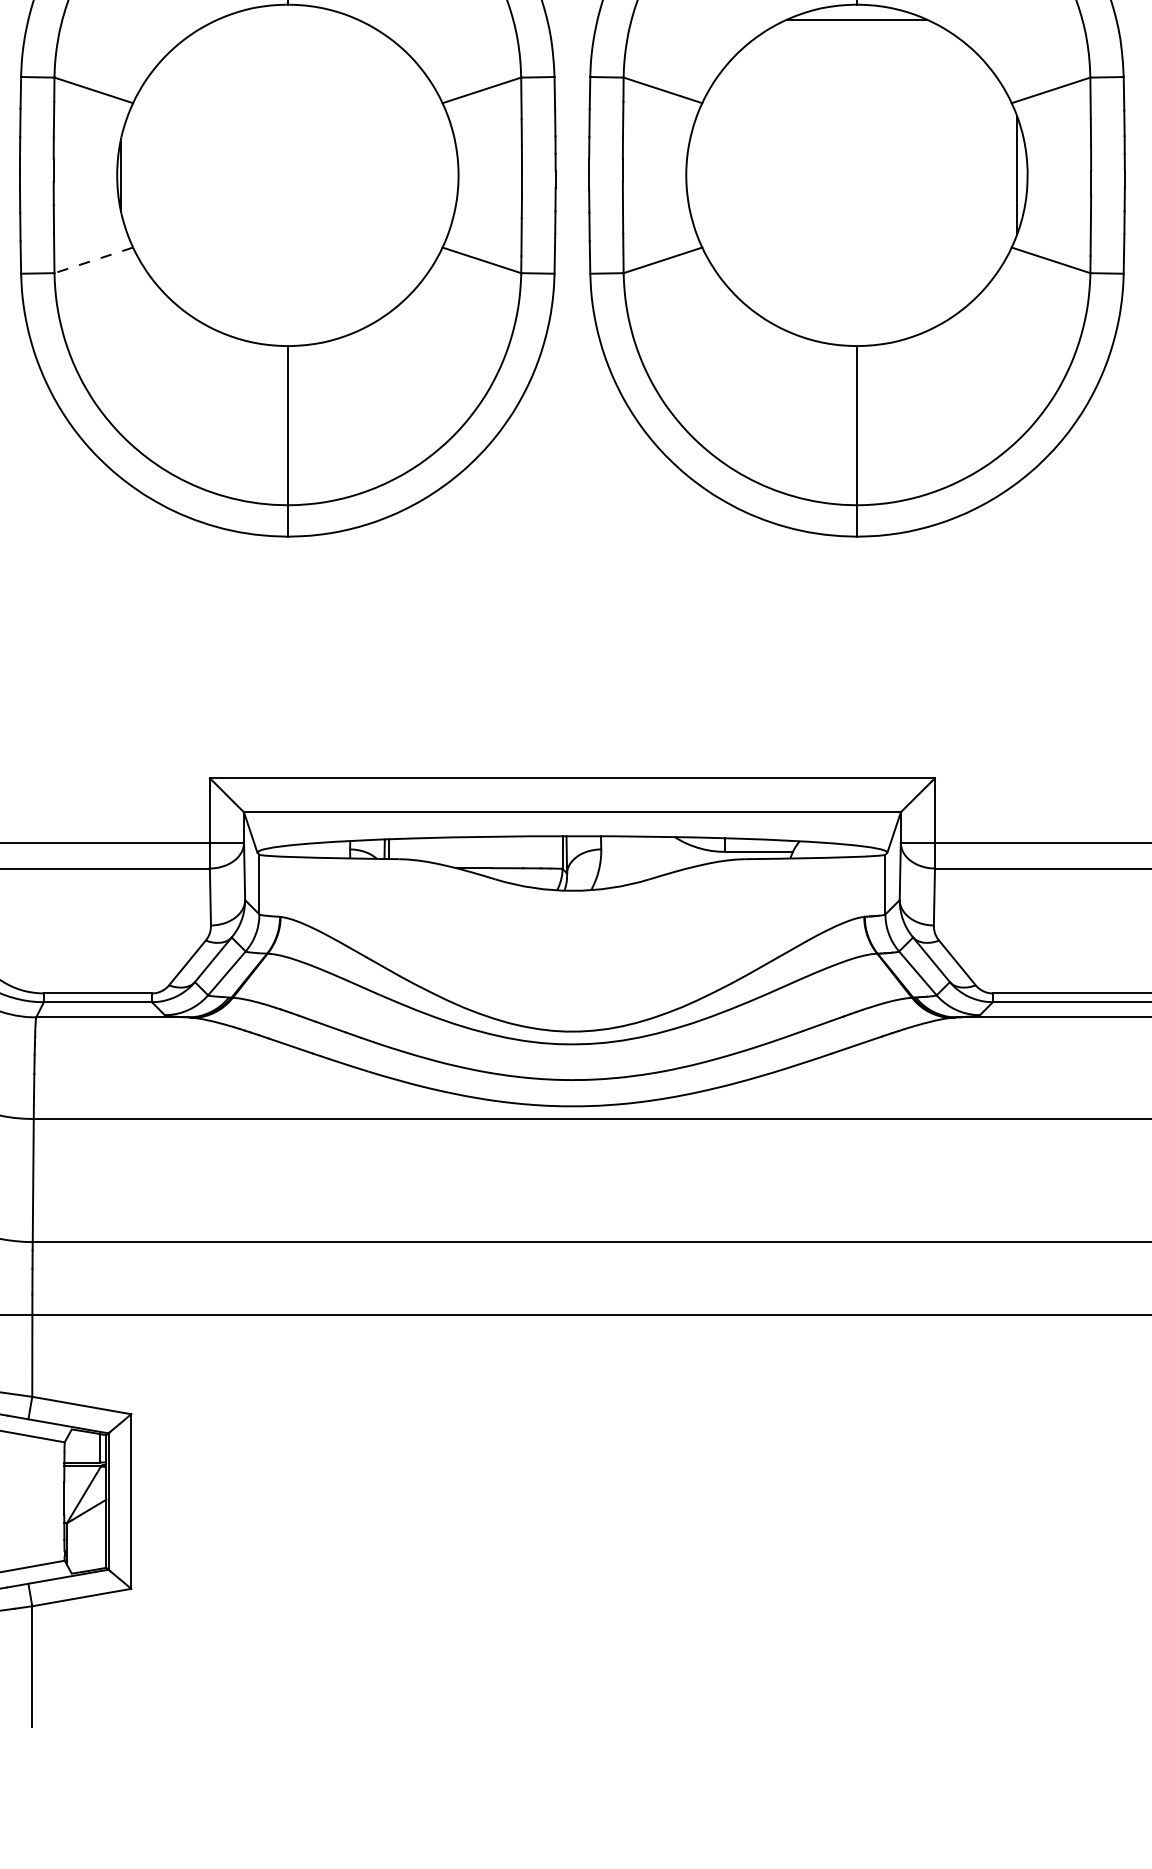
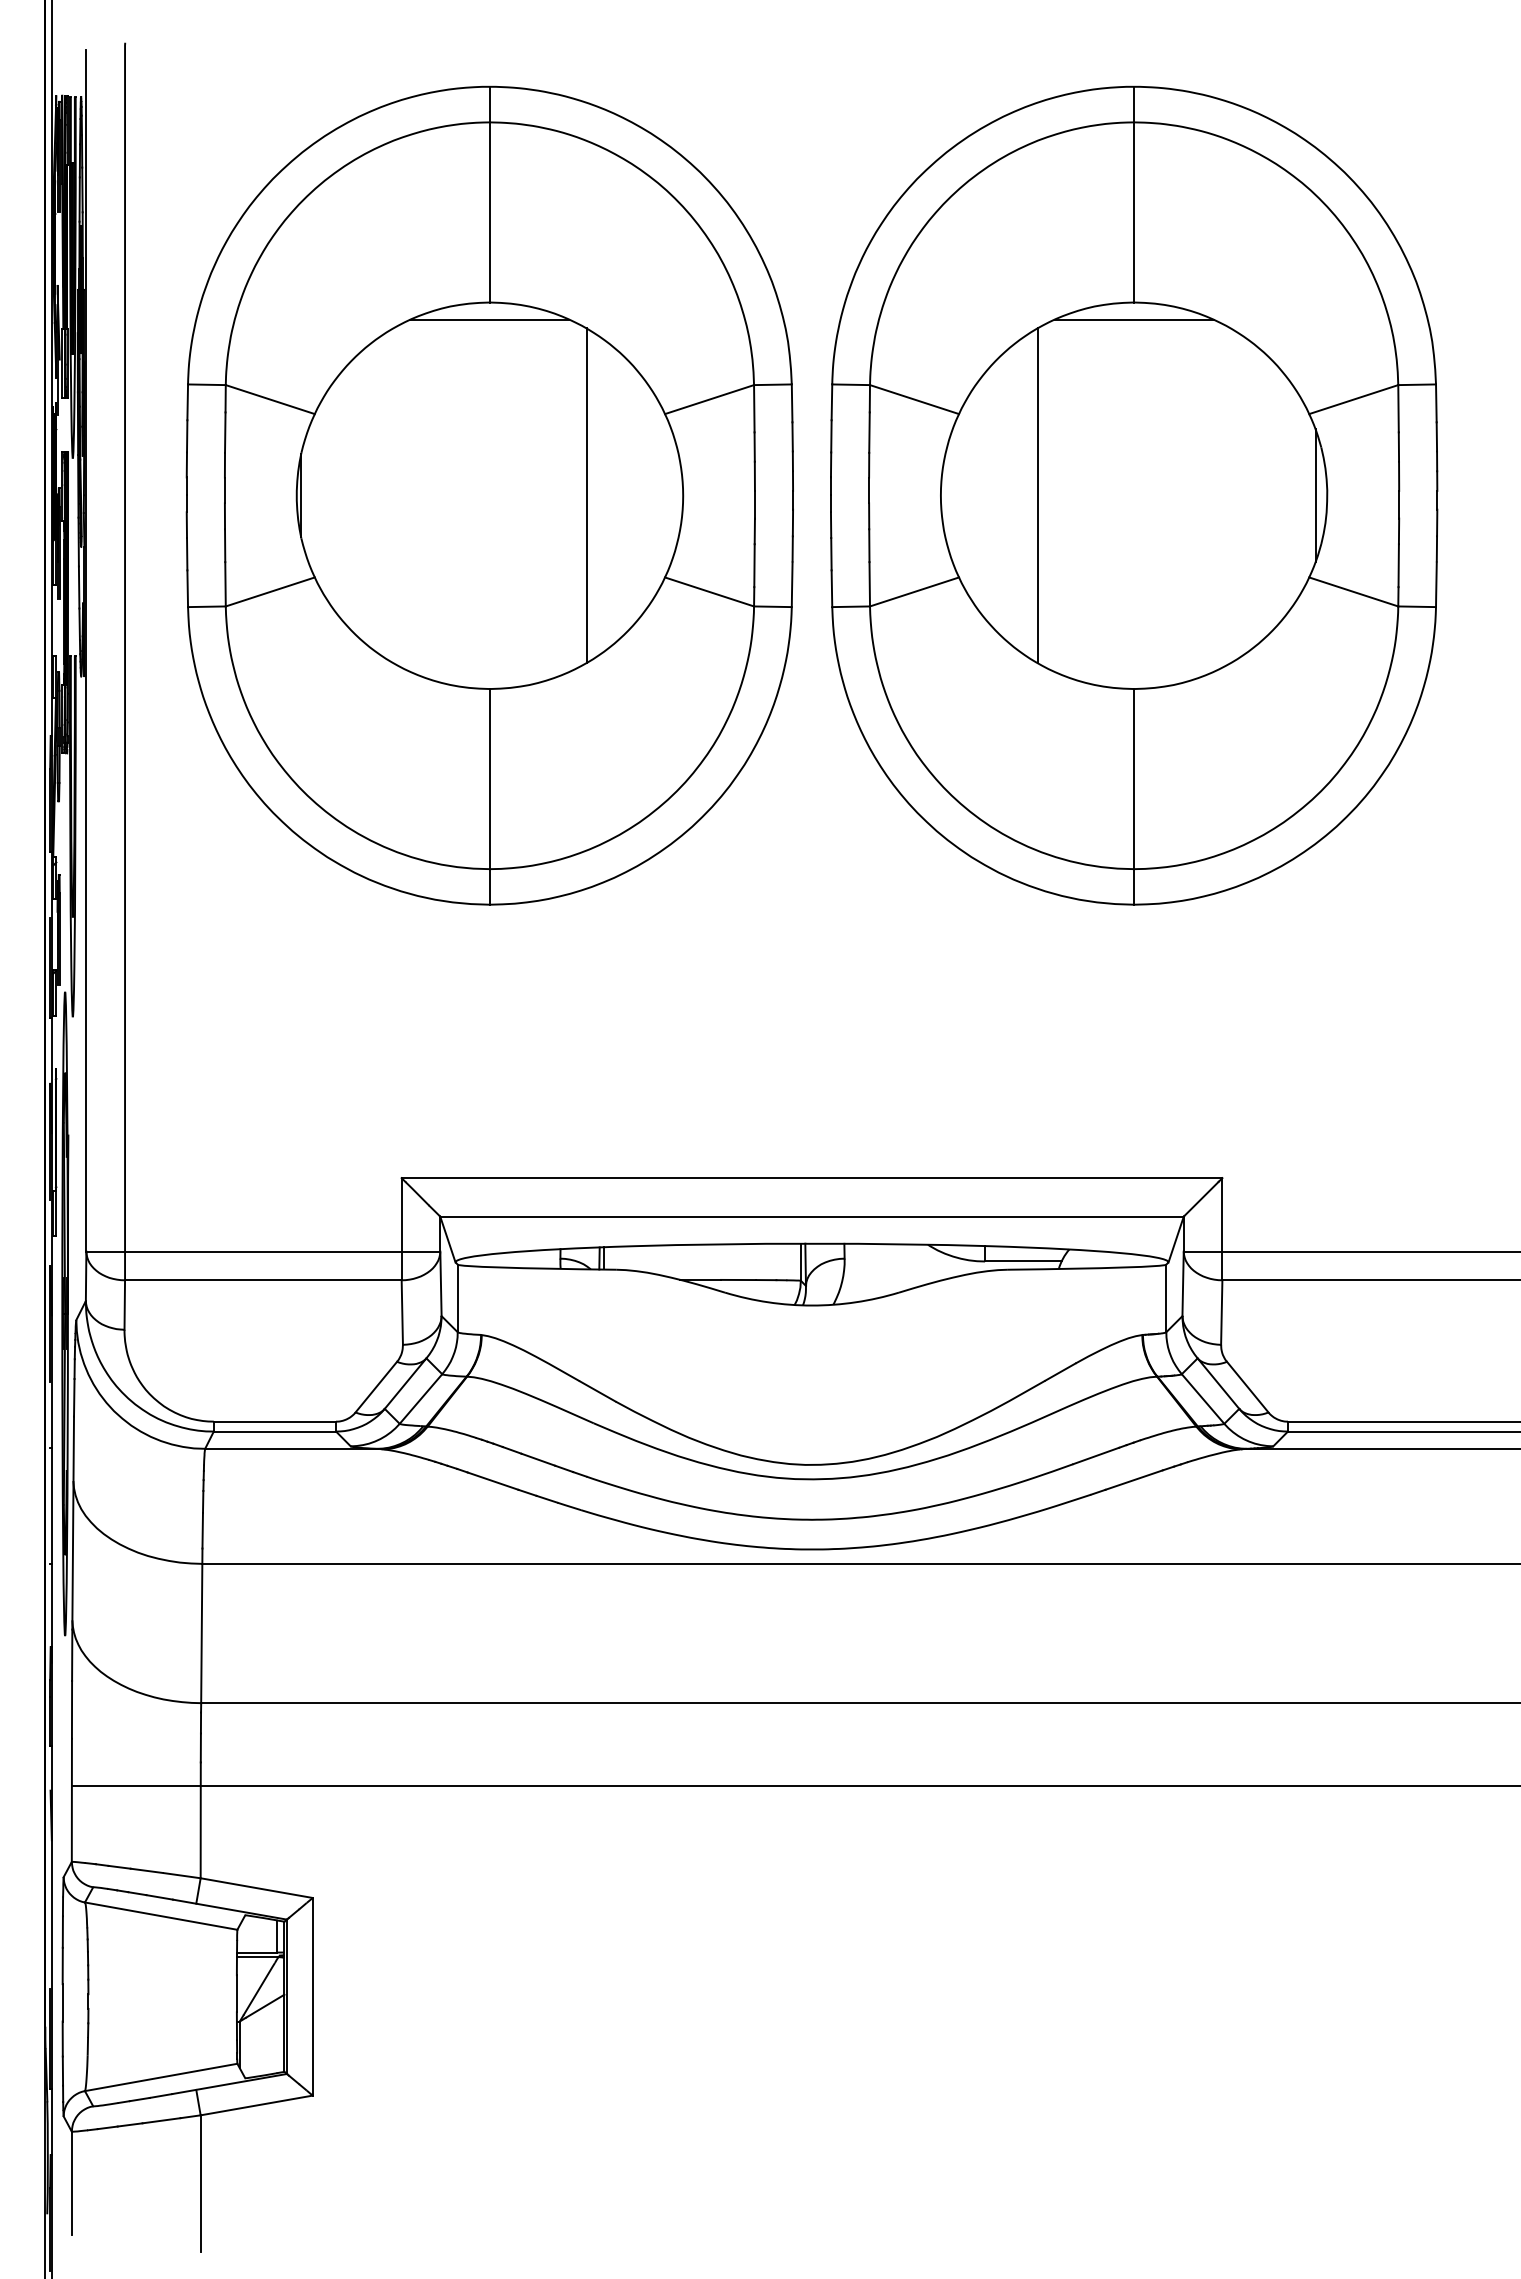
line: (287, 19) -> (489, 319), added
line: (373, 175) -> (586, 495), added
line: (771, 175) -> (1037, 495), added
line: (93, 259) -> (270, 591), dashed -> solid

